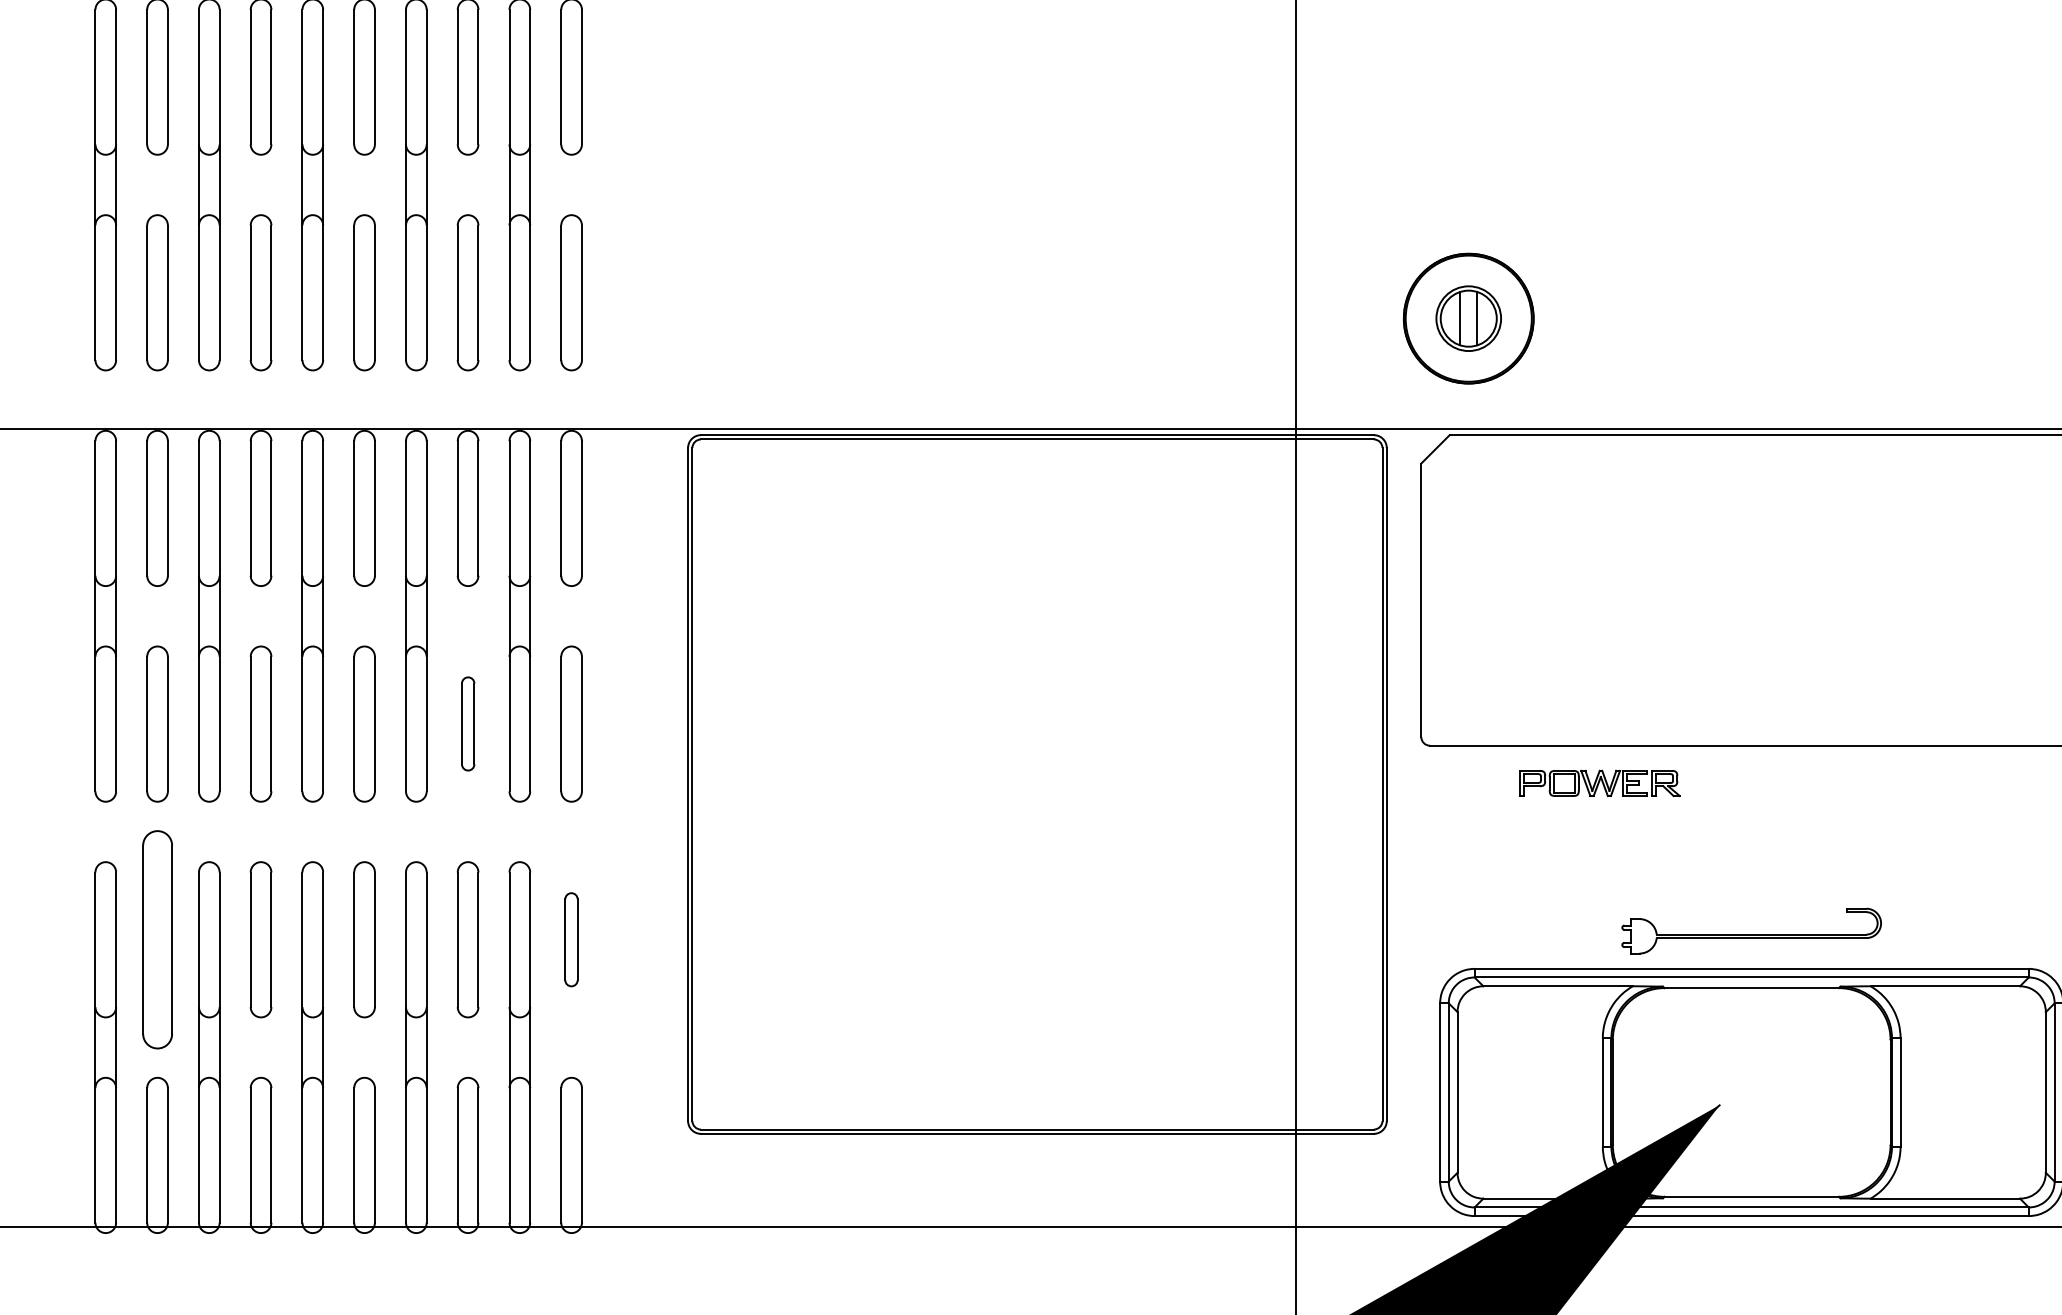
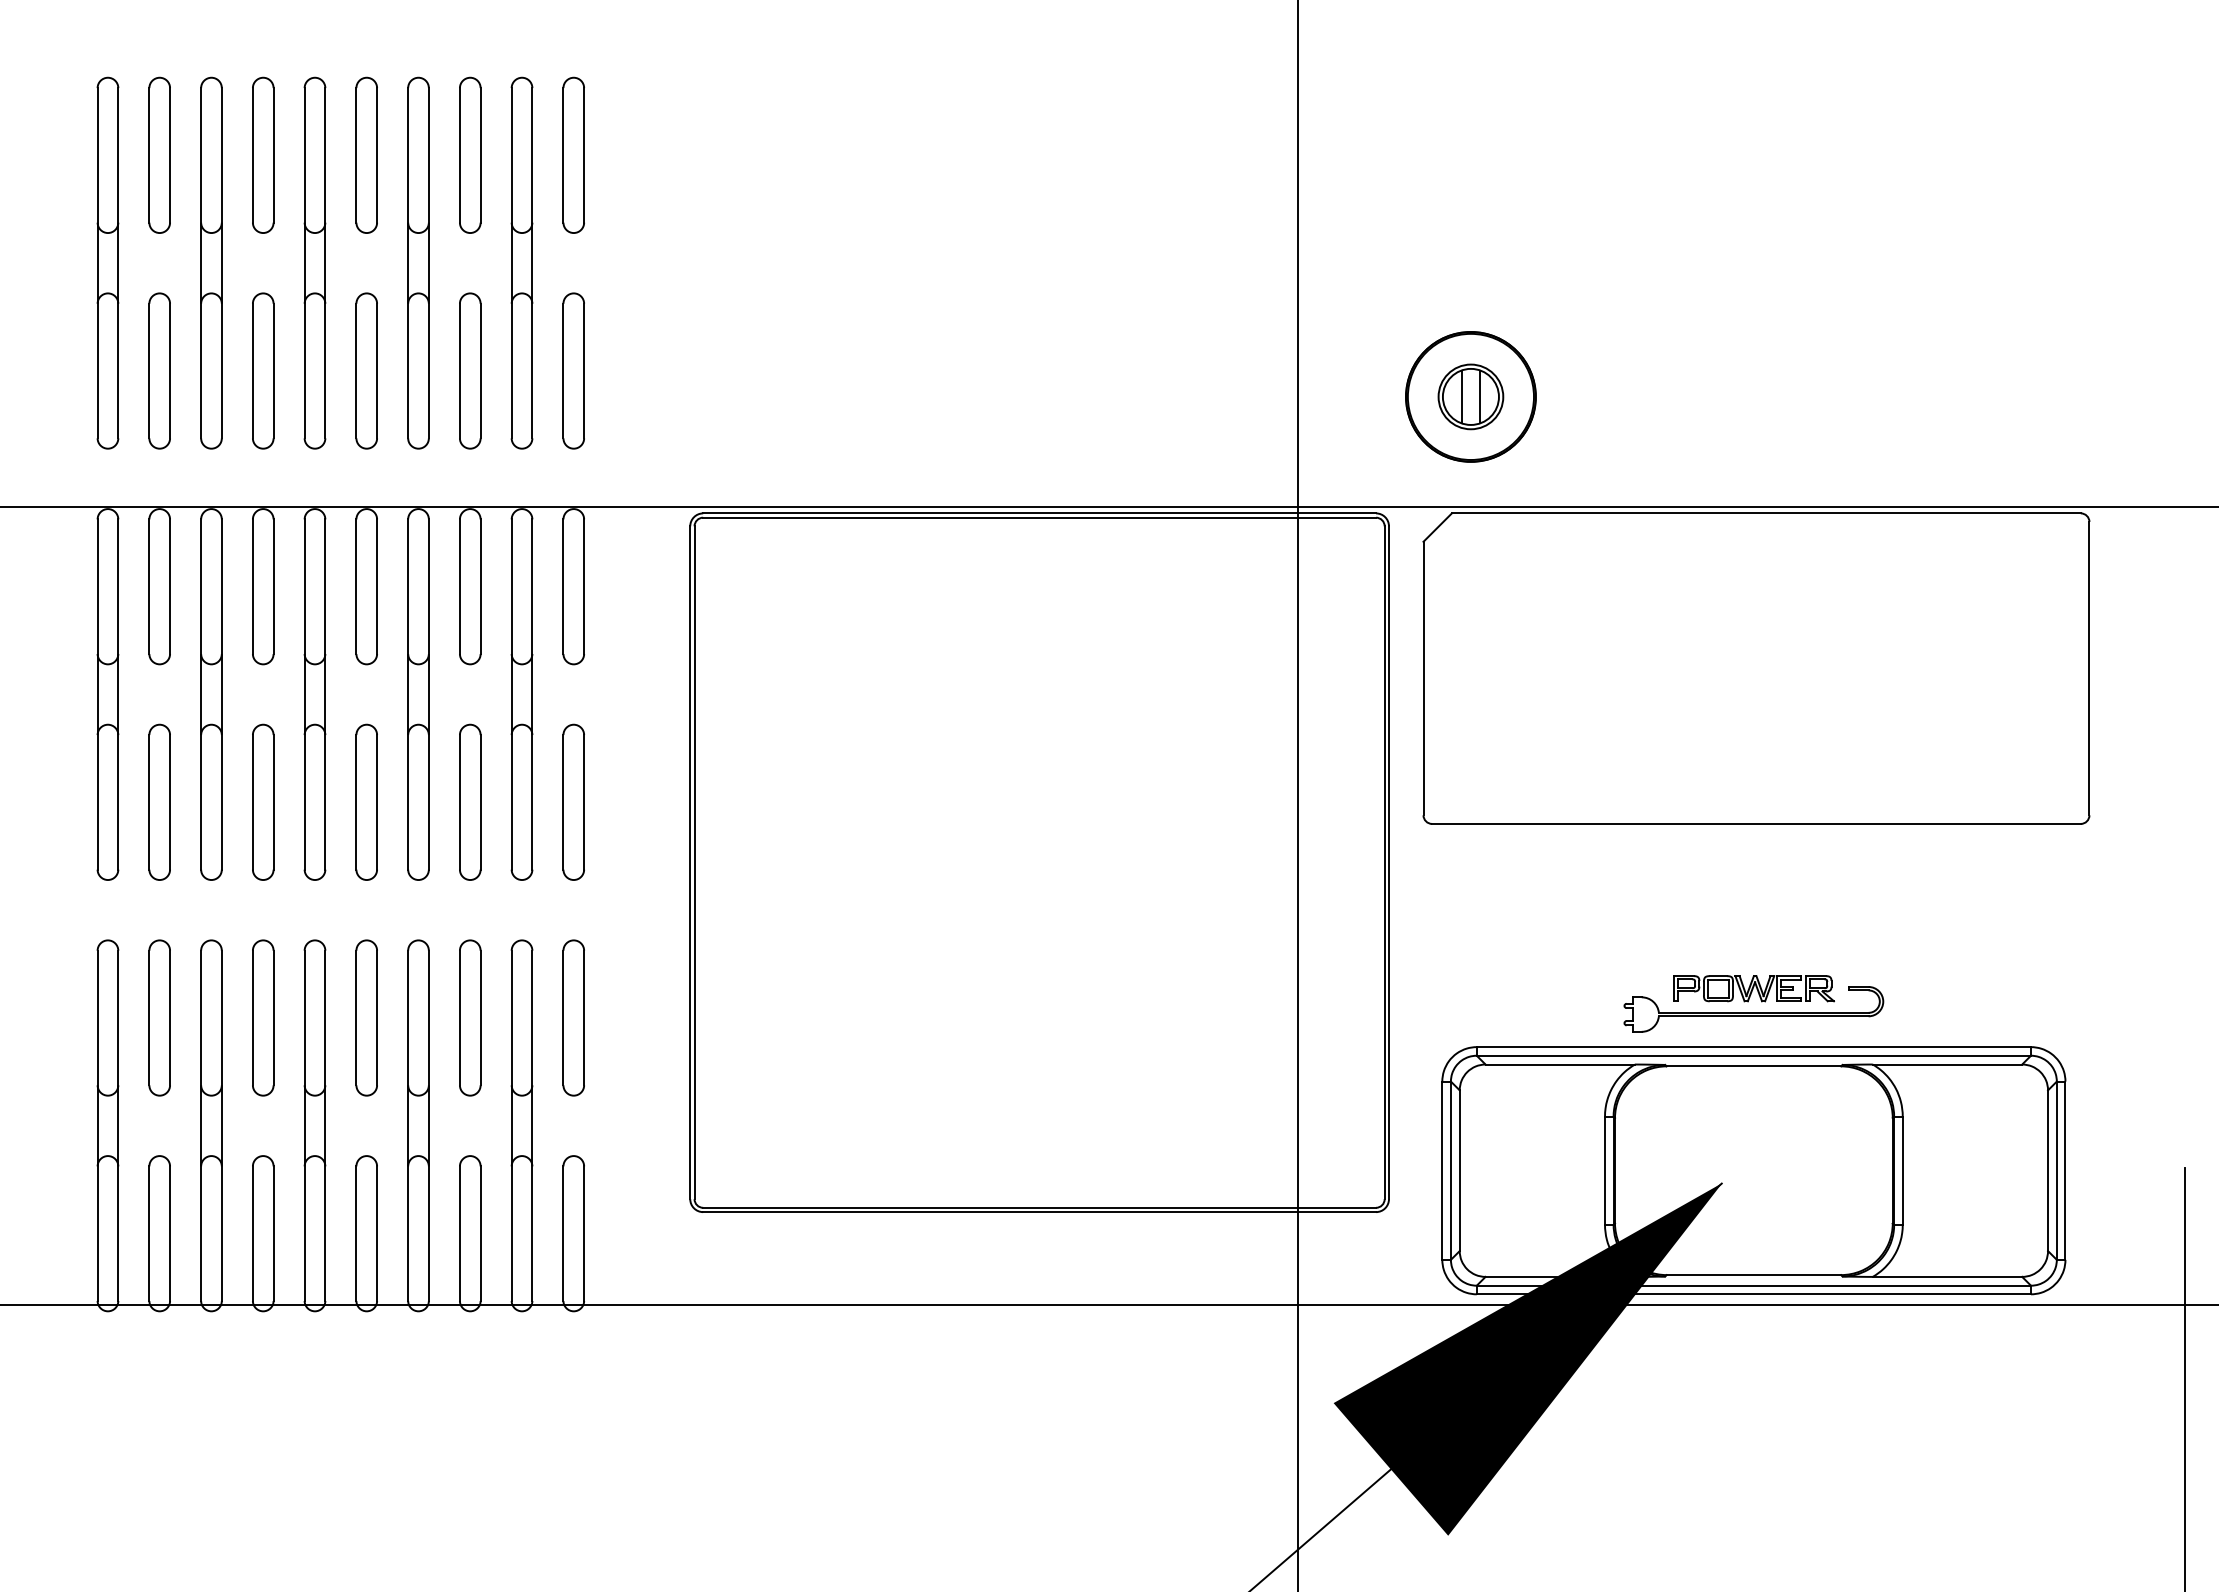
part: (468, 723) -> (470, 801), size x1.67
part: (1599, 783) -> (1753, 988), moved
part: (157, 939) -> (159, 1017), size x0.71
part: (571, 939) -> (573, 1017), size x1.67

